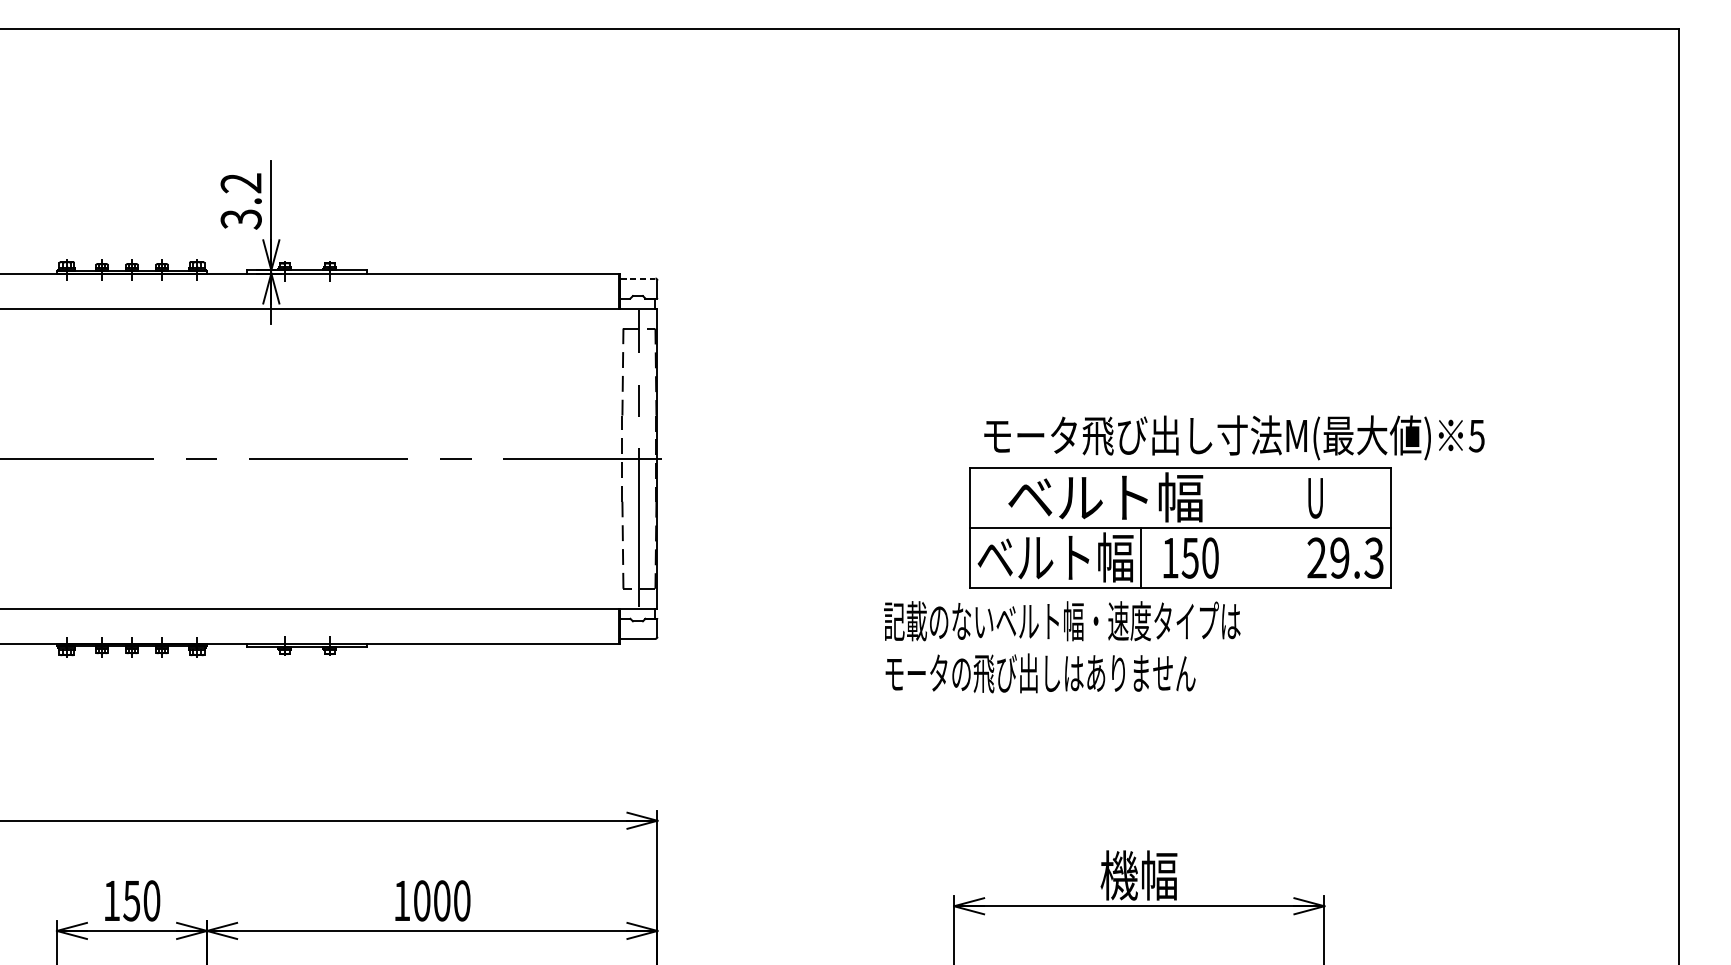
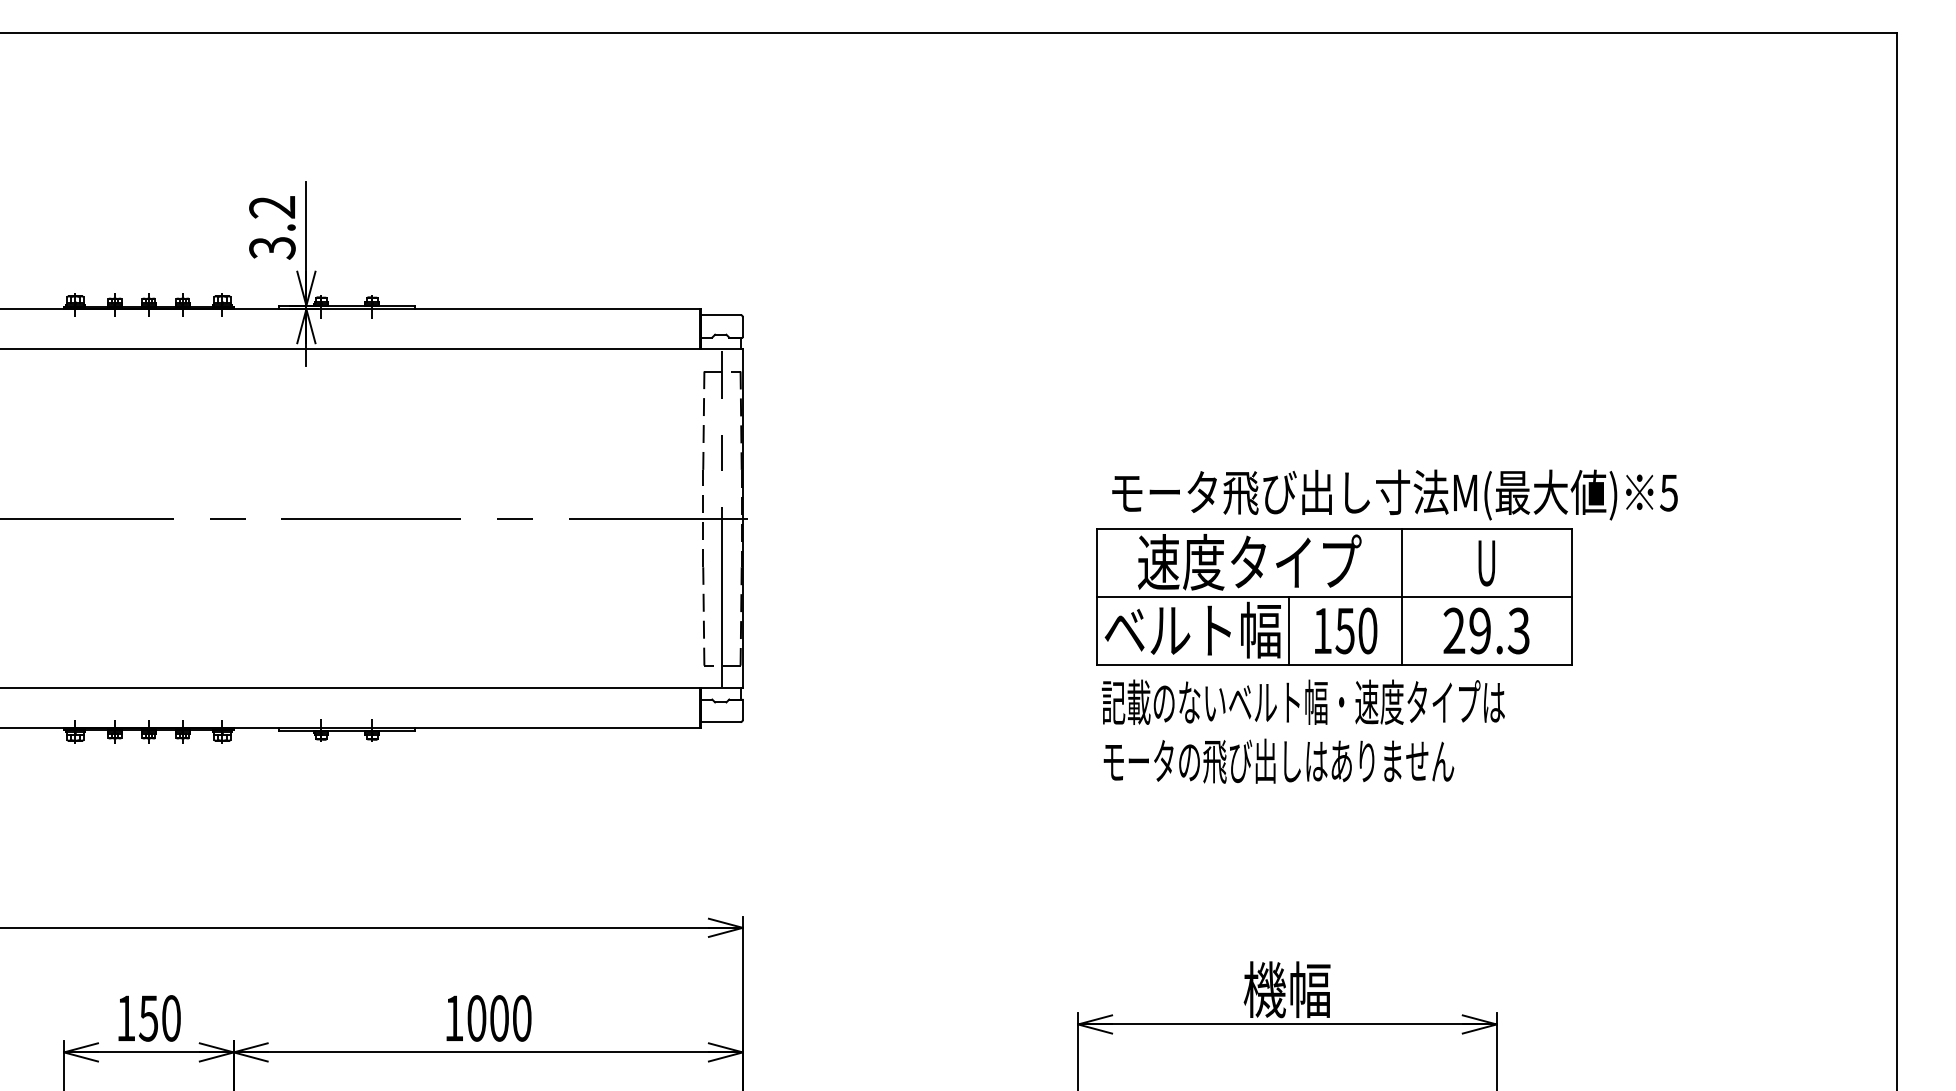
line: (637, 278) -> (720, 314), dashed -> solid
text: (1105, 497) -> (1249, 562), ベルト幅 -> 速度タイプ
line: (1241, 527) -> (1402, 596), added
text: (1345, 557) -> (1486, 630), moved
text: (1061, 647) -> (1302, 731), moved

